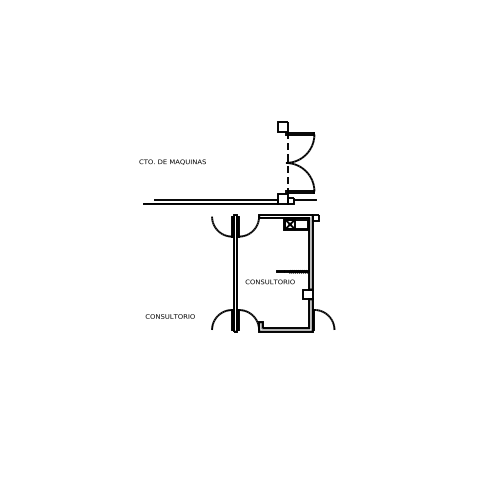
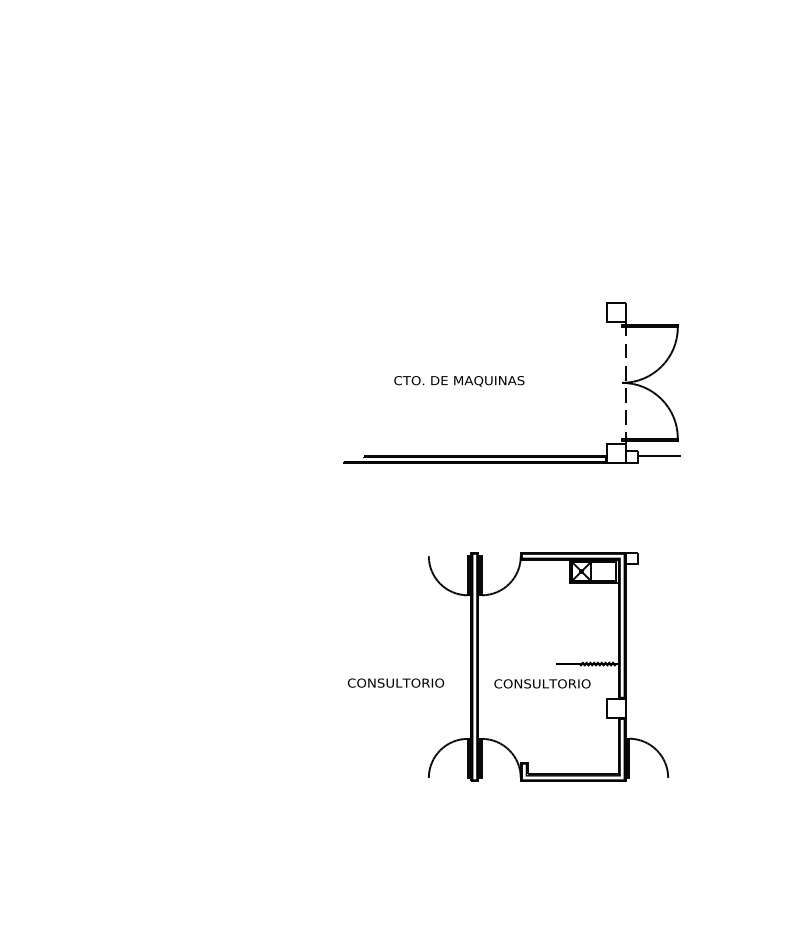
text: (172, 161) -> (459, 380), moved
part: (273, 273) -> (548, 667), moved

